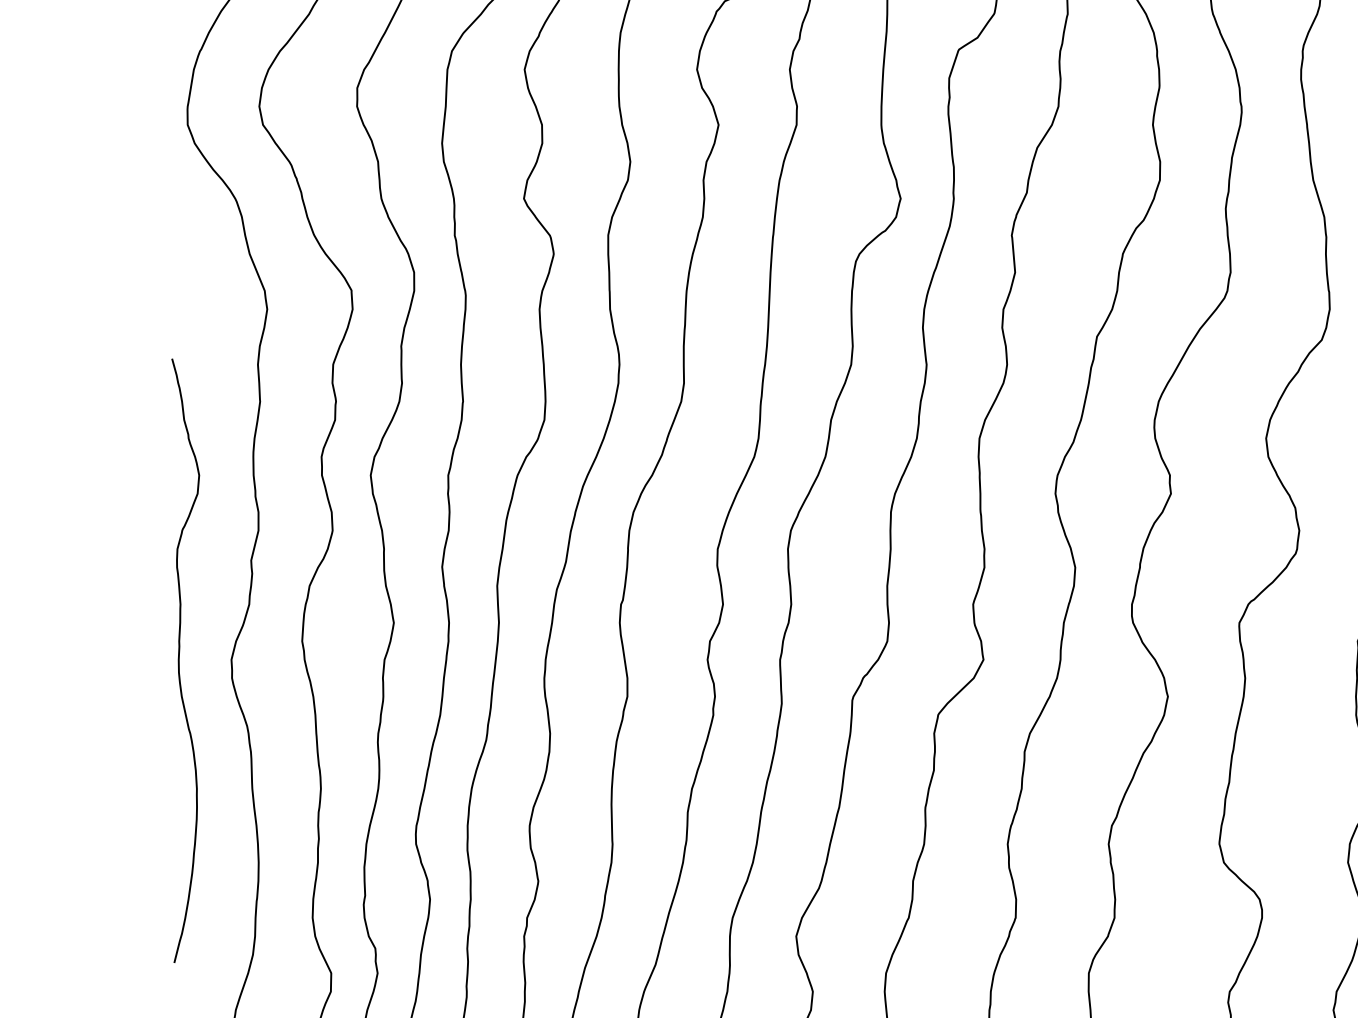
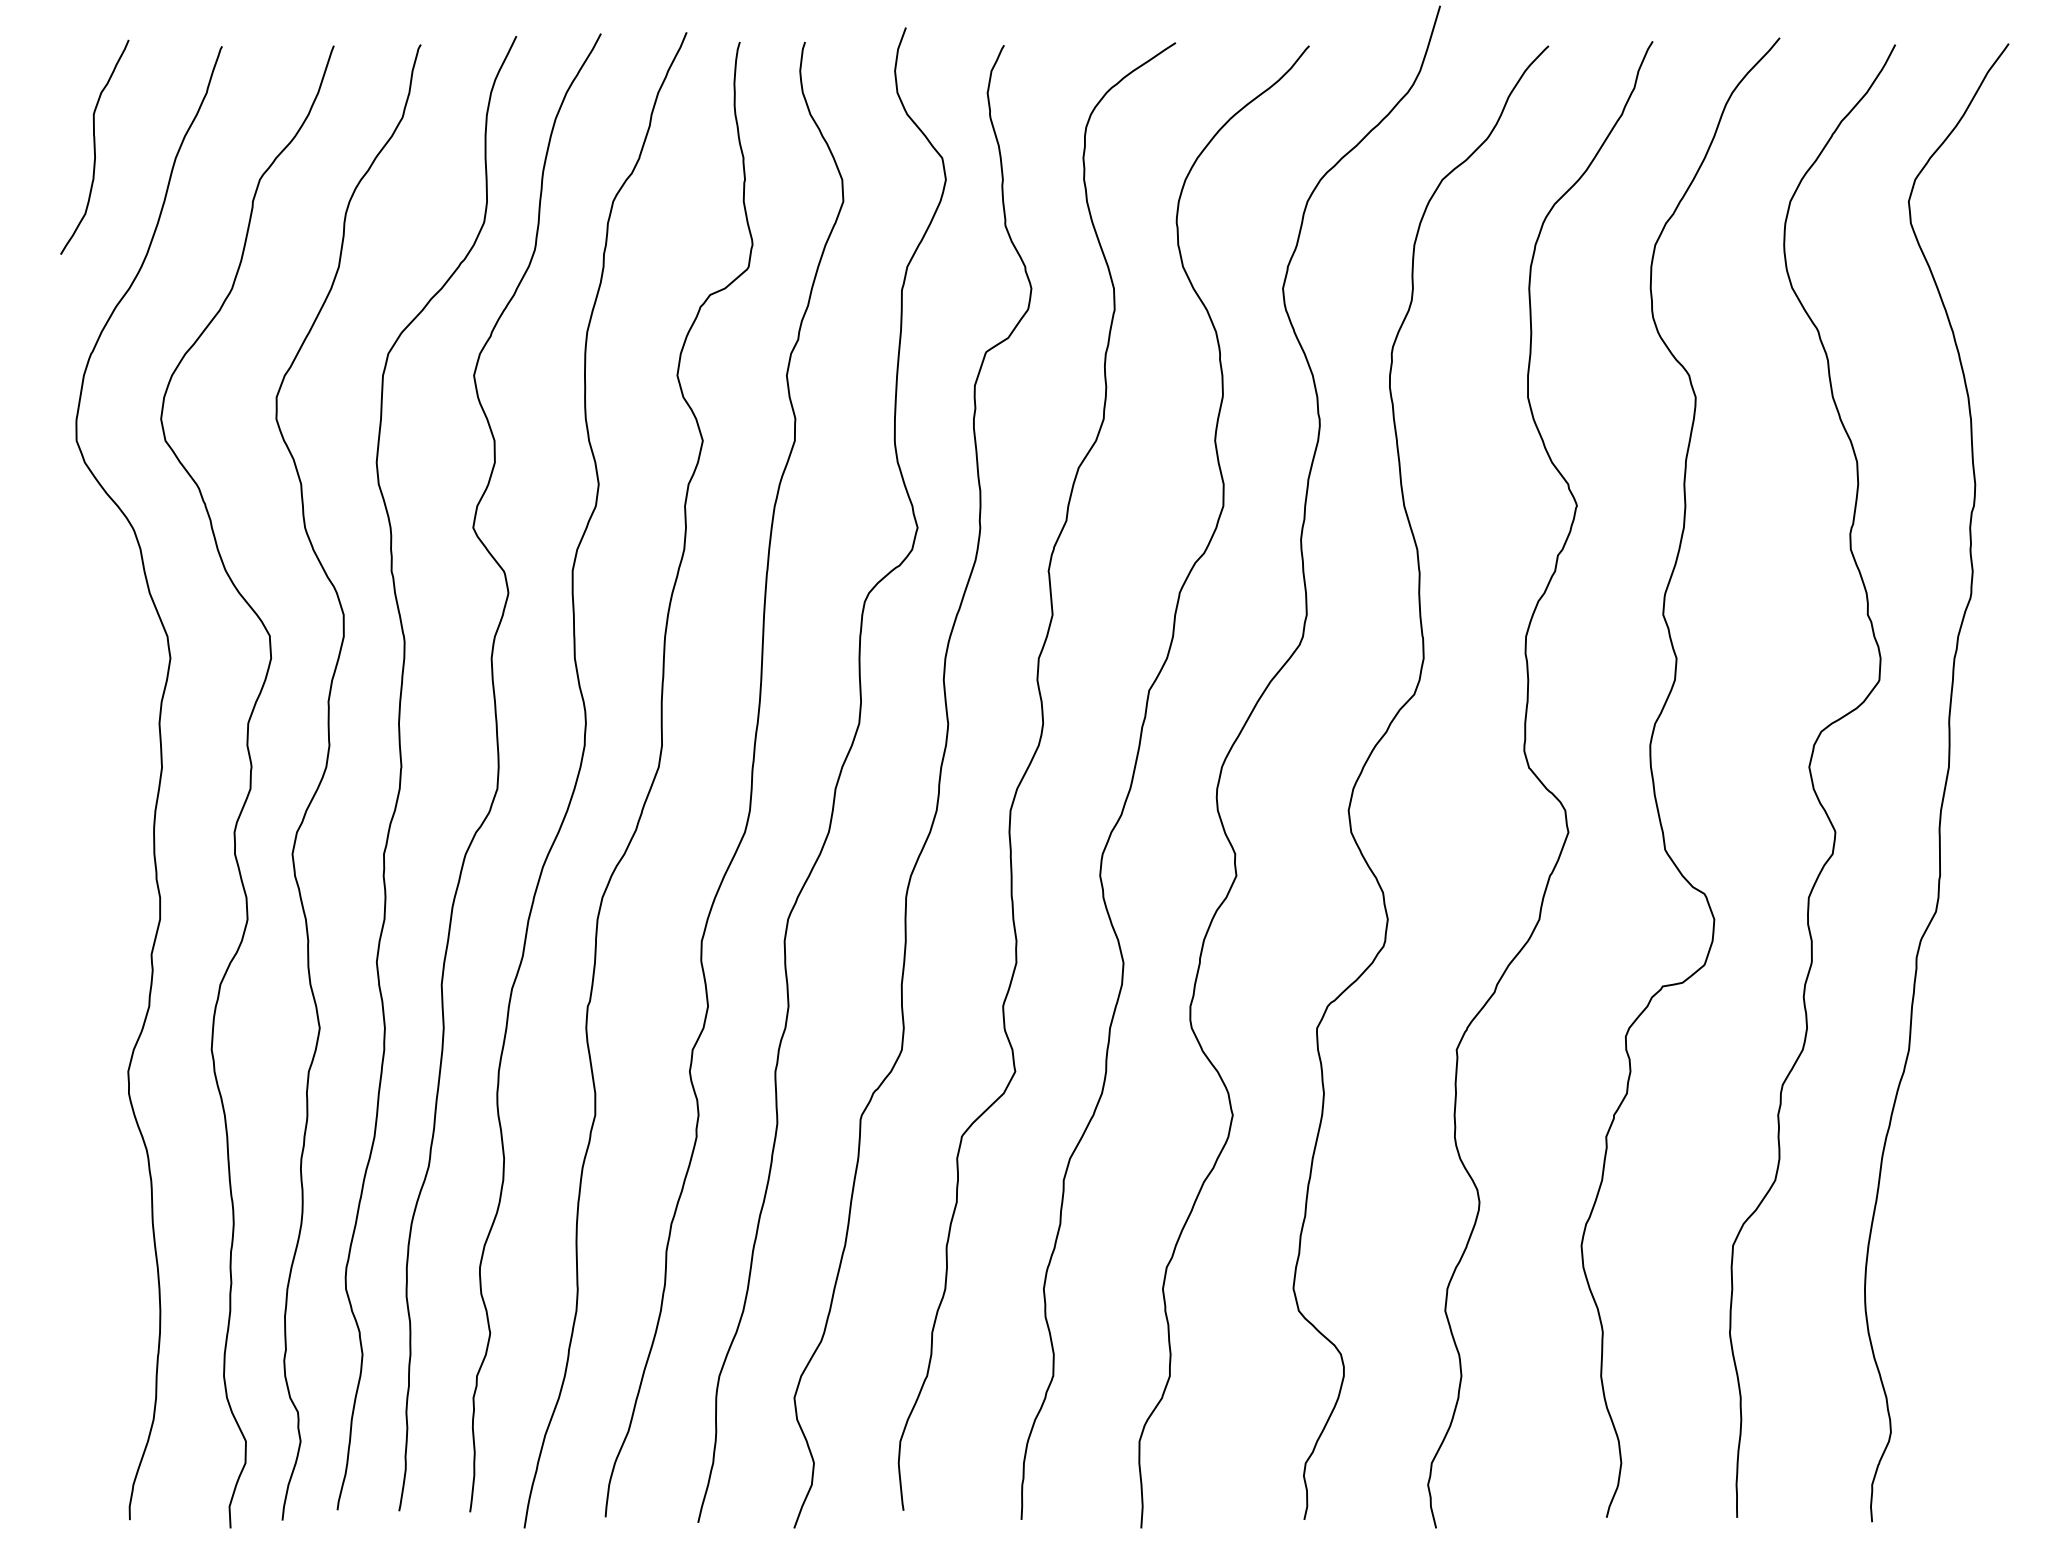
curve: (179, 657) -> (67, 1069), removed

